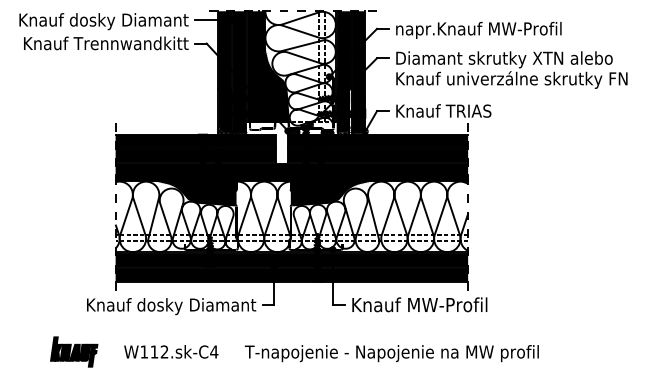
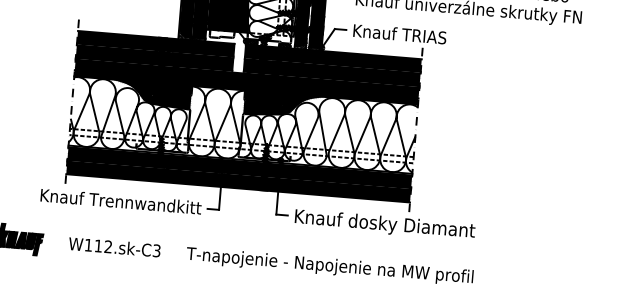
text: (168, 306) -> (115, 202), Knauf dosky Diamant -> Knauf Trennwandkitt
text: (471, 306) -> (411, 227), Knauf MW-Profil -> Knauf dosky Diamant
text: (214, 351) -> (157, 250), W112.sk-C4 -> W112.sk-C3

